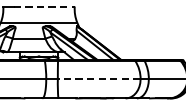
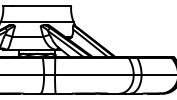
line: (44, 6) -> (42, 6), dashed -> solid
line: (98, 79) -> (93, 75), dashed -> solid

